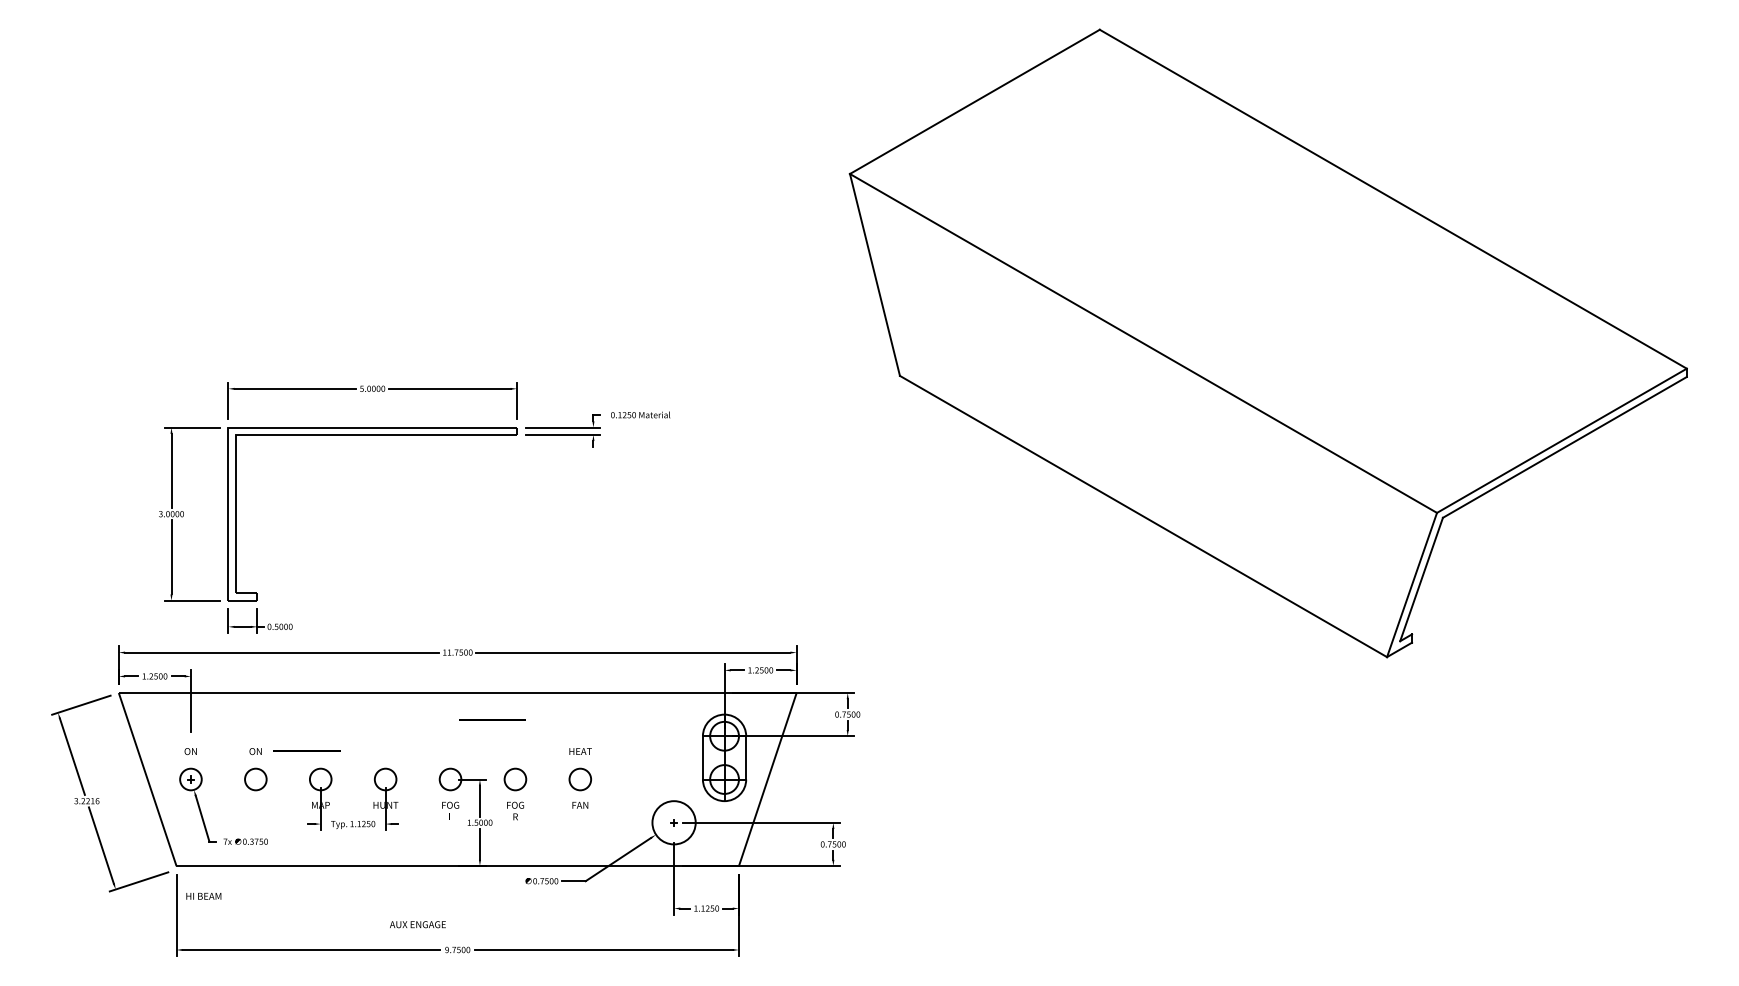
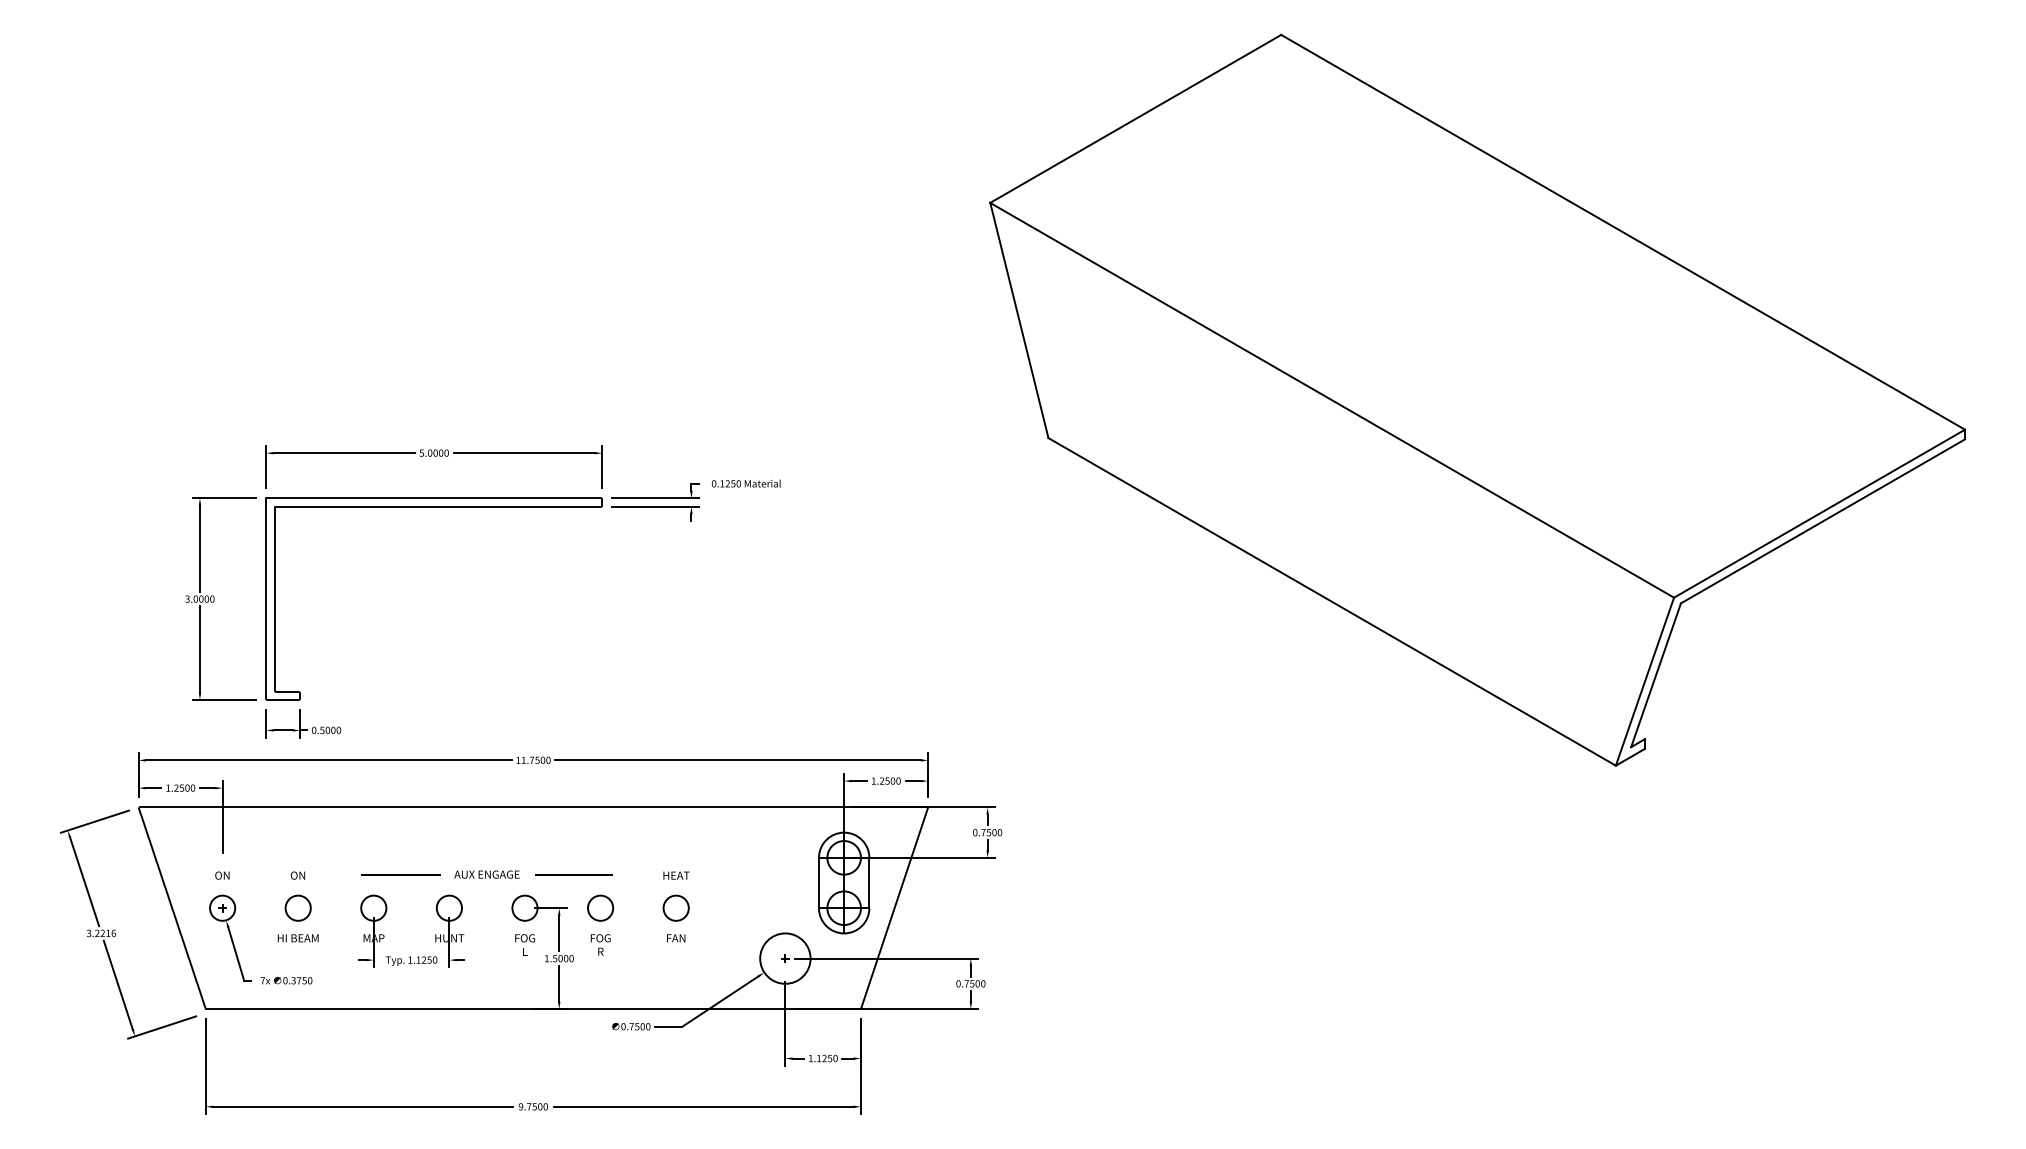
line: (492, 719) -> (573, 874), moved
line: (306, 750) -> (400, 874), moved
text: (203, 895) -> (297, 937), moved
text: (417, 924) -> (486, 874), moved

